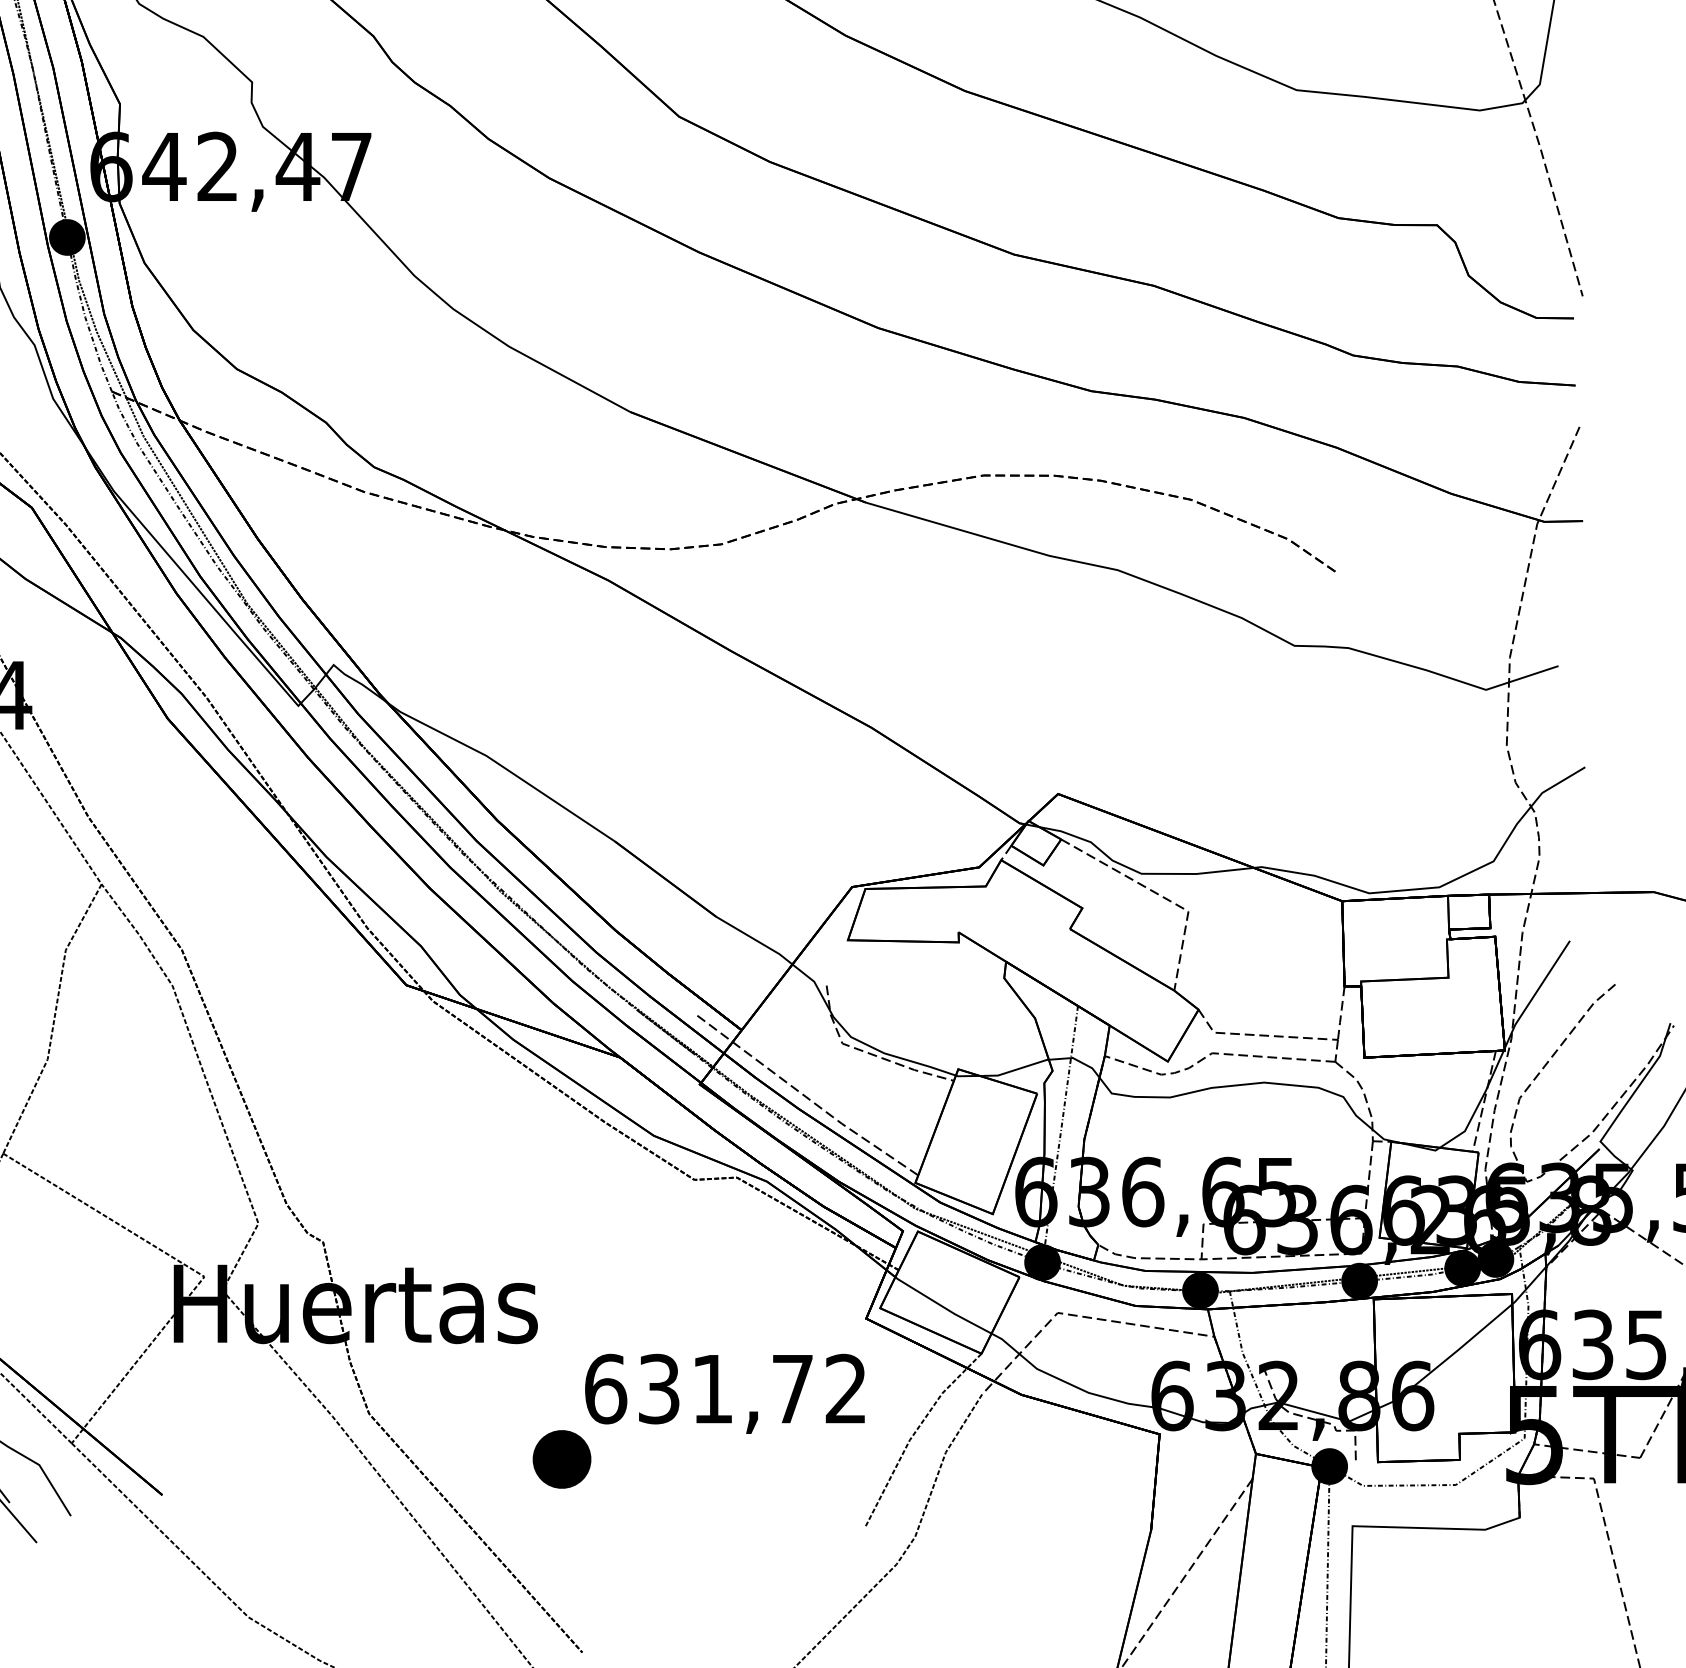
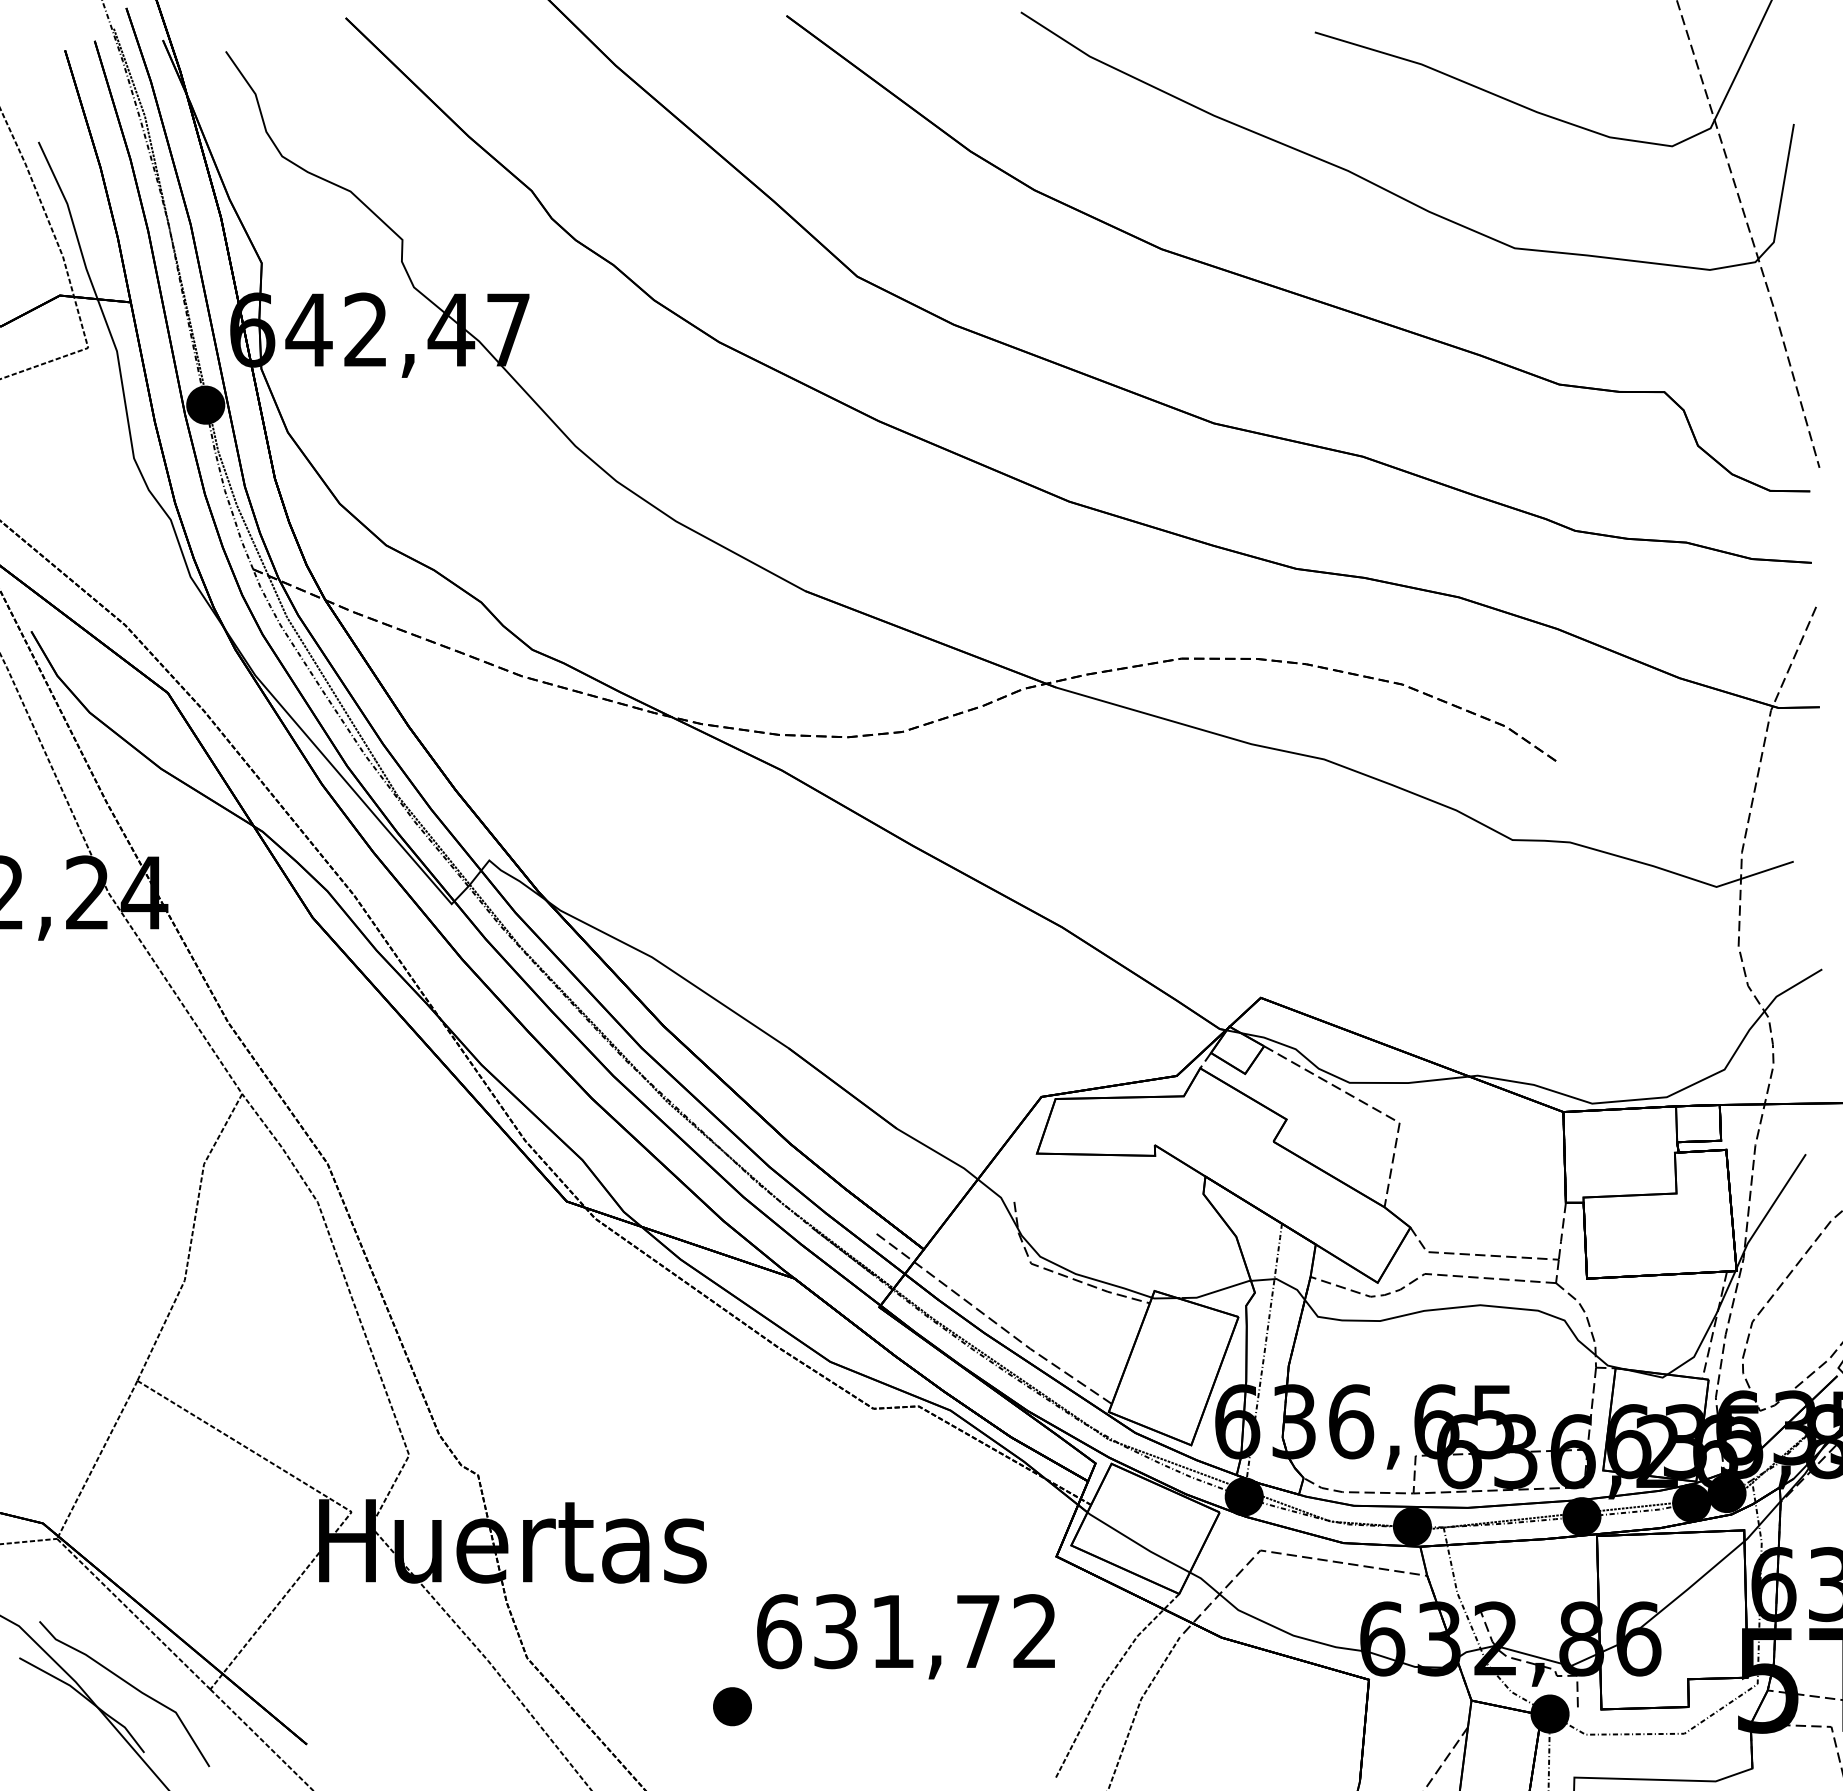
part: (562, 1459) -> (732, 1706), size x0.62

